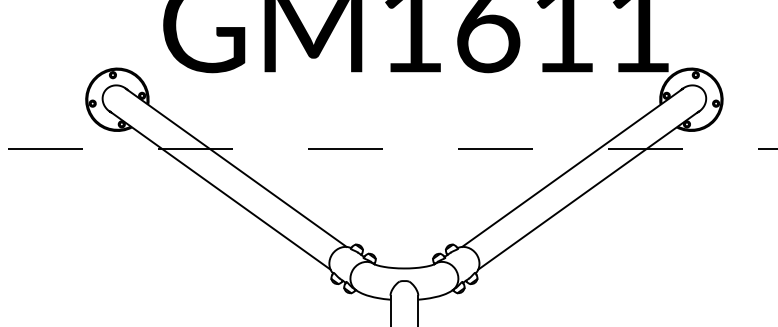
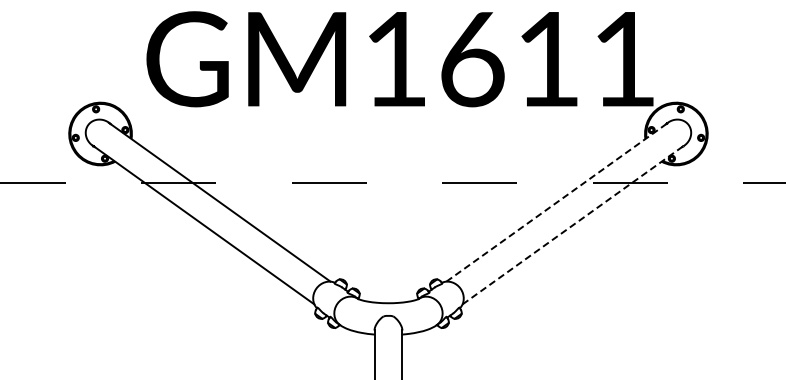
line: (572, 167) -> (557, 201), solid -> dashed
line: (588, 189) -> (573, 224), solid -> dashed

